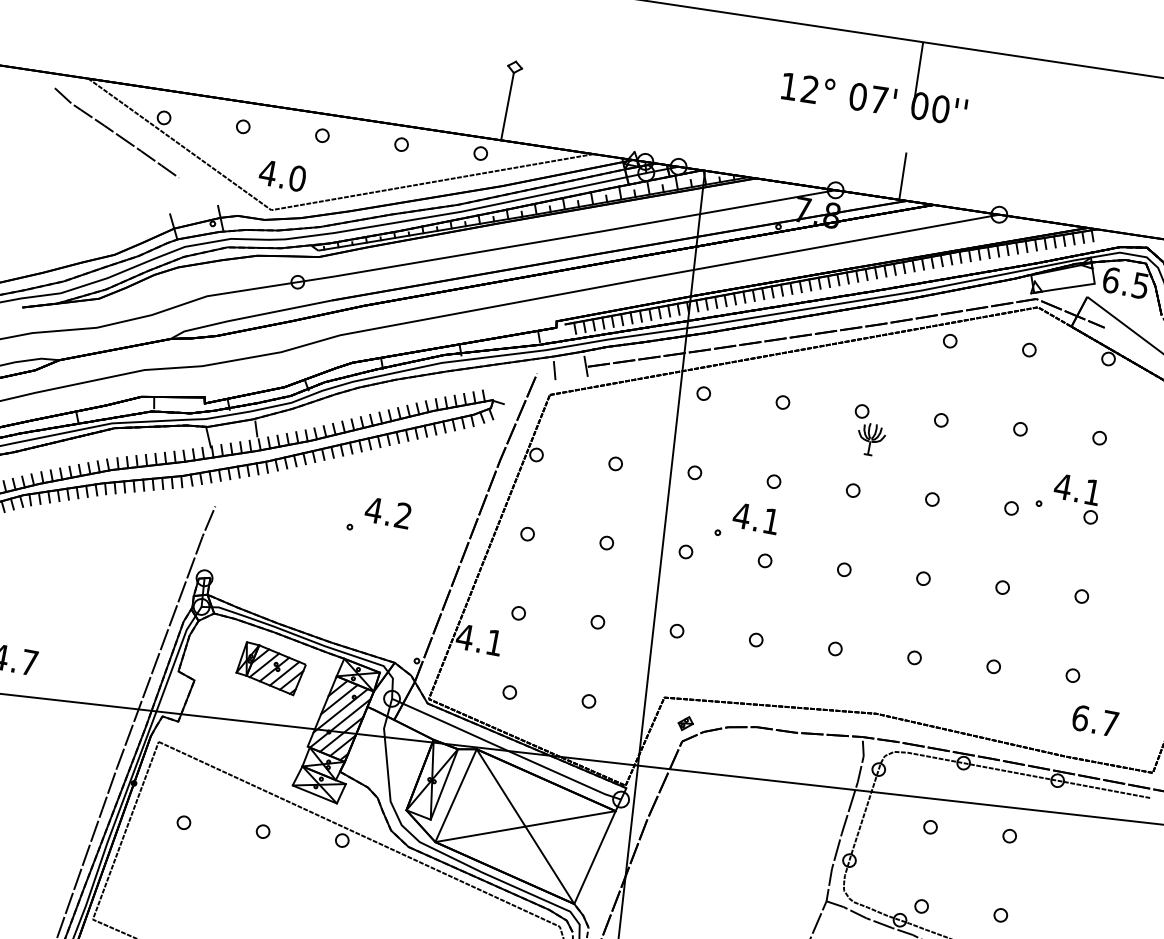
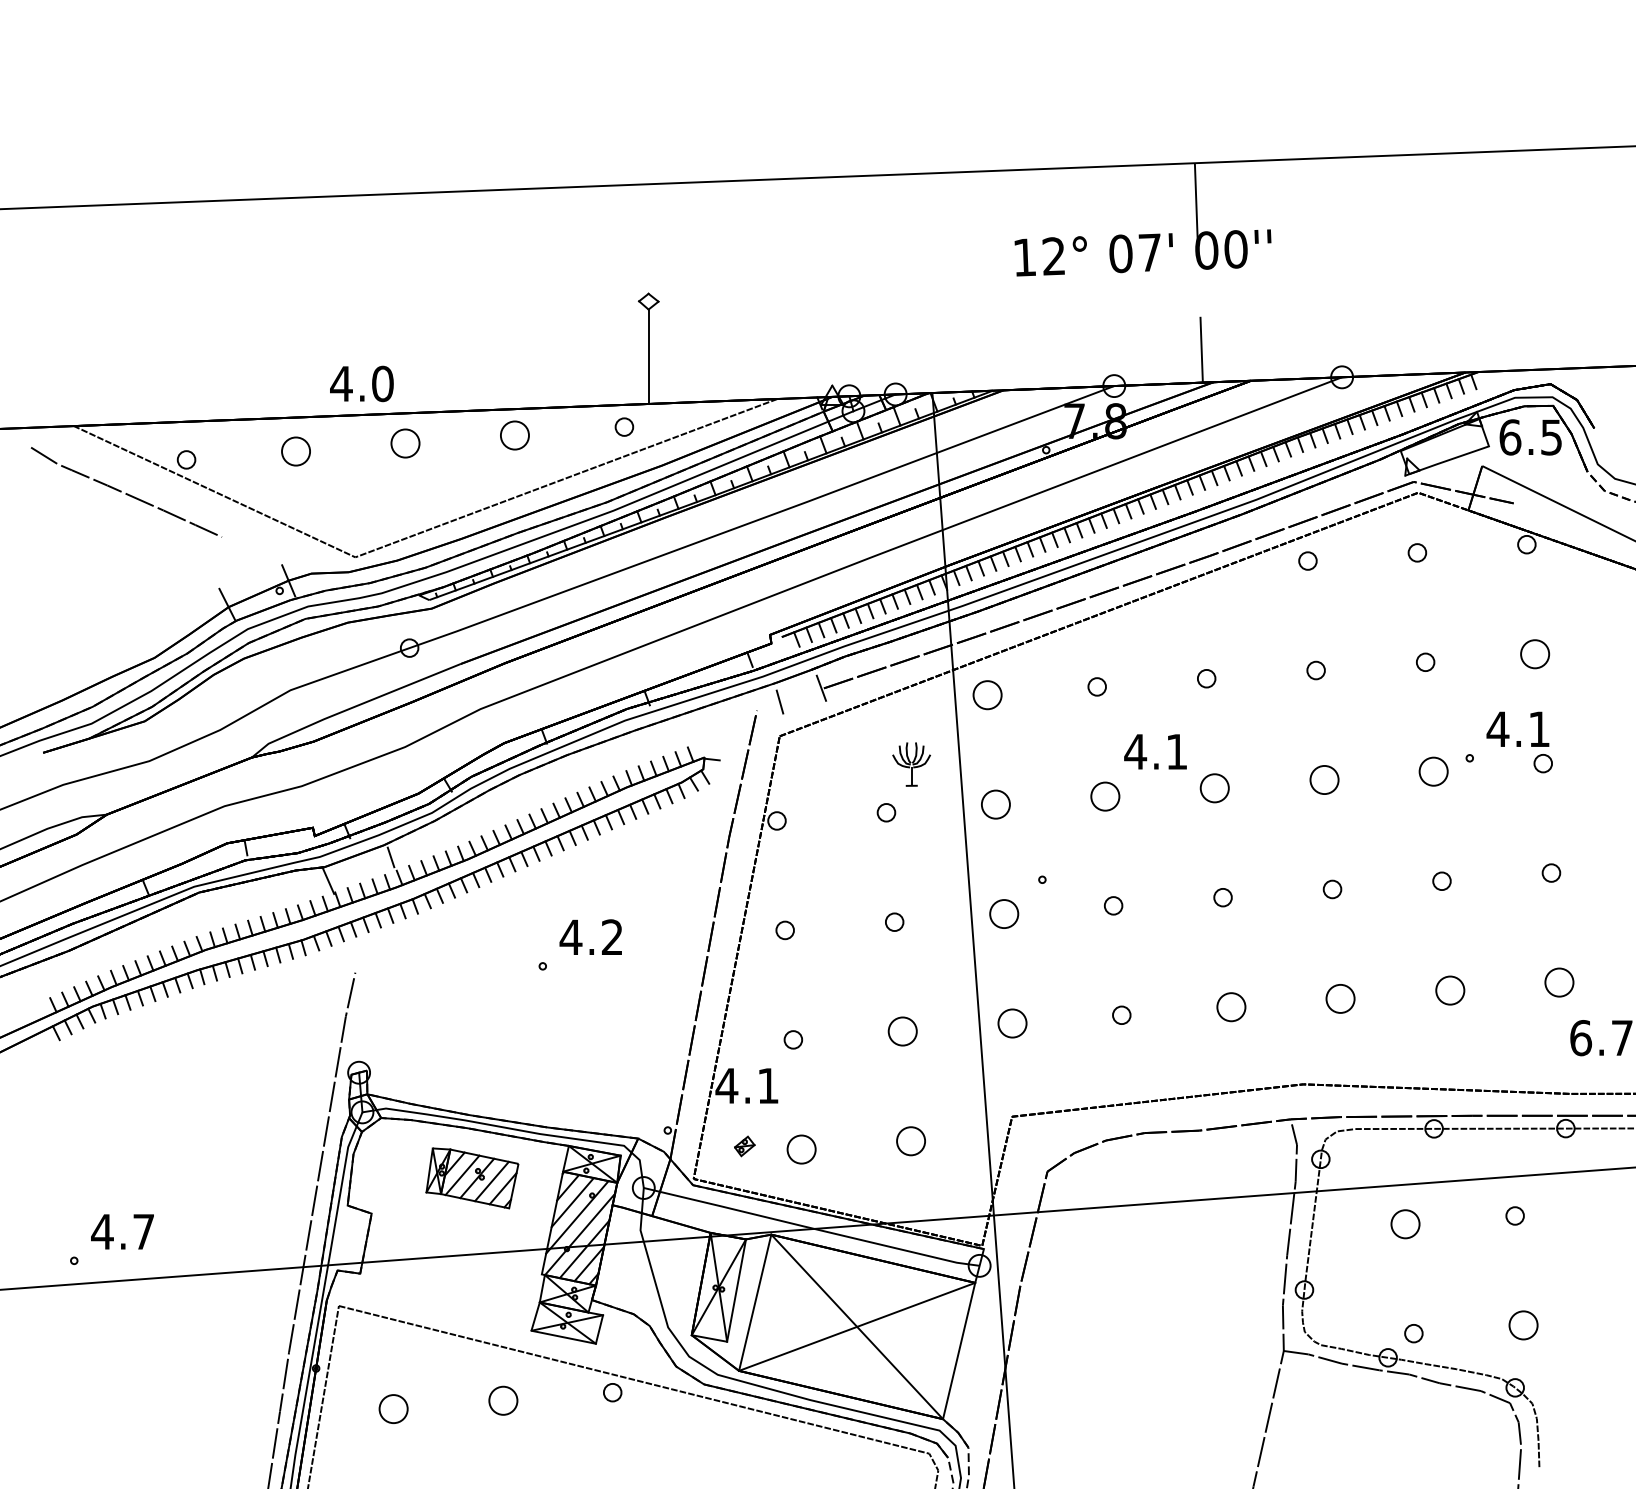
part: (242, 126) -> (295, 451), size x1.6
part: (322, 135) -> (405, 443), size x1.6
part: (401, 144) -> (514, 434), size x1.6
text: (282, 175) -> (361, 383), moved
part: (703, 393) -> (987, 694), size x1.6
part: (1099, 437) -> (1534, 653), size x1.6
part: (870, 439) -> (911, 764), moved
part: (694, 472) -> (995, 804), size x1.6
part: (774, 481) -> (1105, 795), size x1.6
part: (853, 490) -> (1214, 787), size x1.6
part: (931, 499) -> (1323, 779), size x1.6
part: (1011, 508) -> (1433, 771), size x1.6
text: (756, 518) -> (1155, 751), moved
part: (685, 551) -> (1003, 913), size x1.6
part: (597, 622) -> (902, 1031), size x1.6
part: (676, 631) -> (1011, 1023), size x1.6
part: (834, 648) -> (1230, 1006), size x1.6
part: (914, 657) -> (1340, 998), size x1.6
part: (993, 666) -> (1449, 990), size x1.6
part: (1072, 675) -> (1559, 982), size x1.6
part: (509, 691) -> (801, 1148), size x1.6
part: (588, 700) -> (910, 1140), size x1.6
part: (685, 723) -> (744, 1146), moved
part: (183, 822) -> (393, 1408), size x1.6
part: (930, 826) -> (1405, 1223), size x1.6
part: (262, 831) -> (502, 1400), size x1.6
part: (1000, 915) -> (1522, 1325), size x1.6

